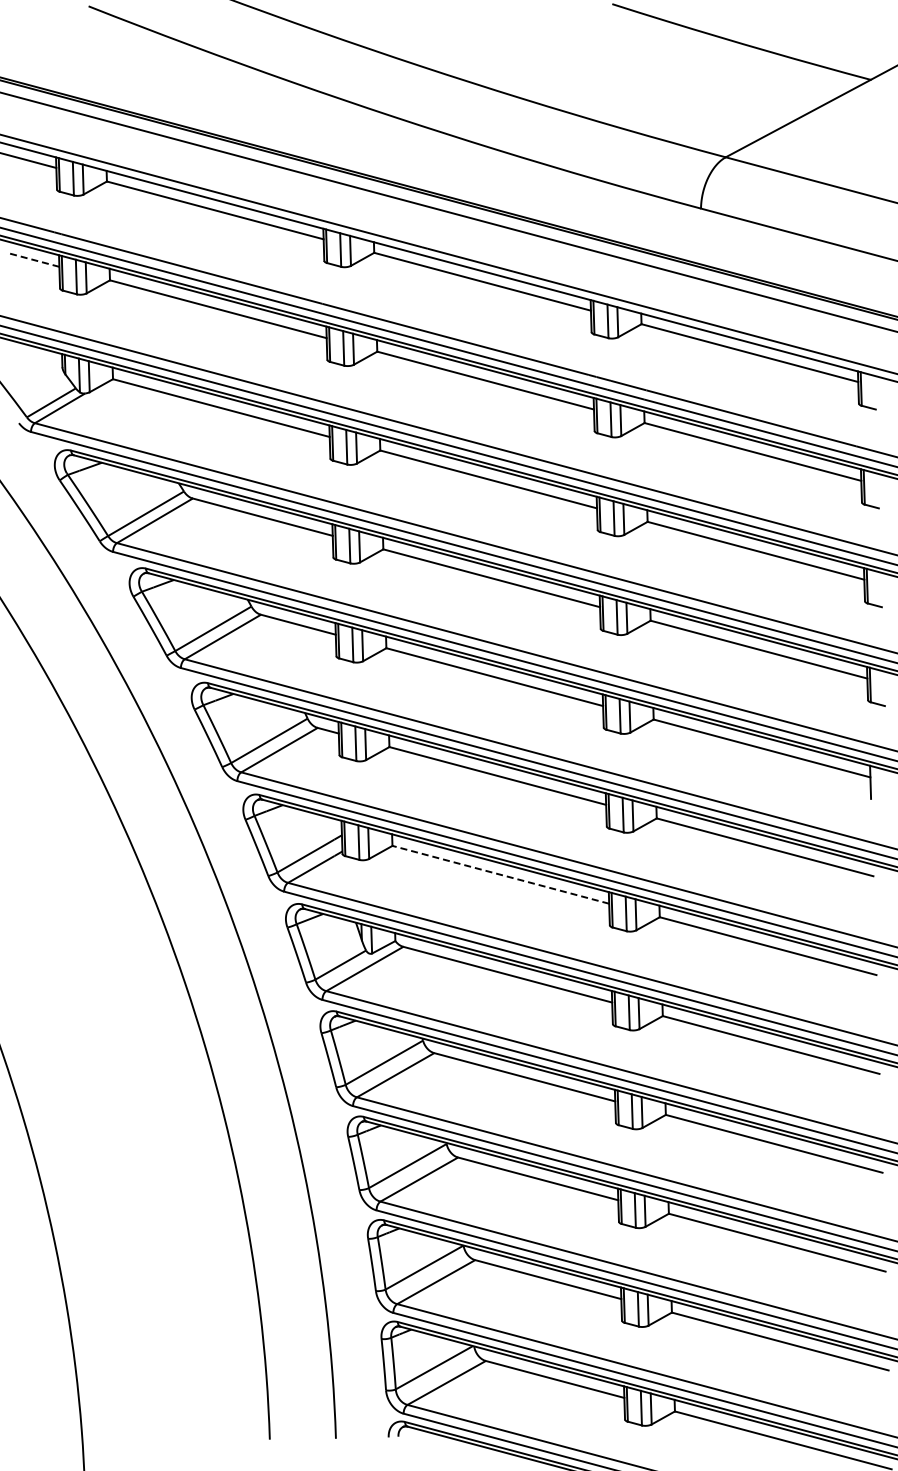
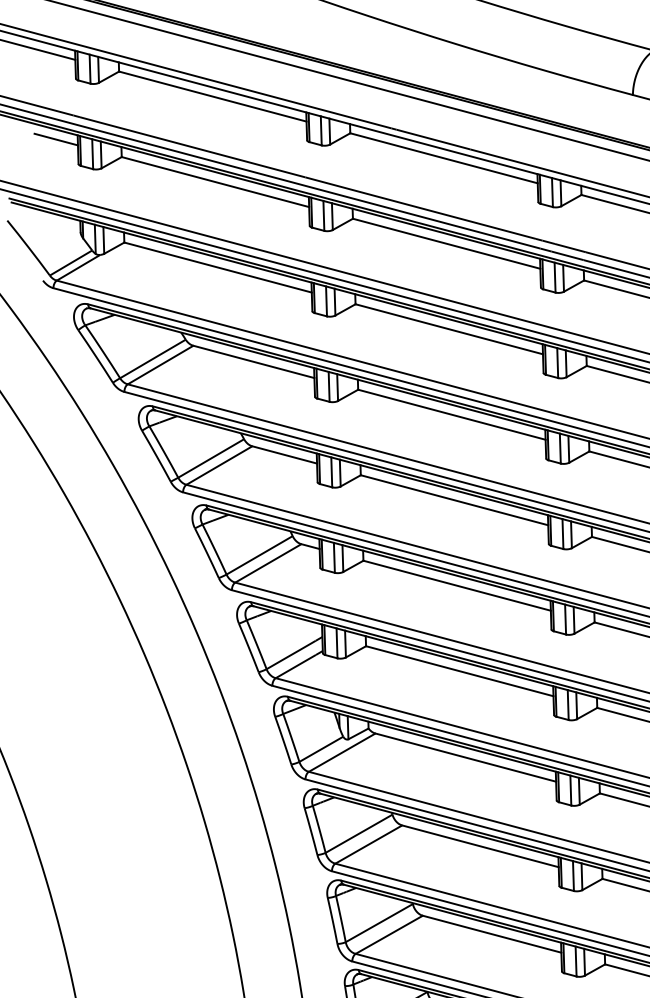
line: (34, 260) -> (56, 139), dashed -> solid
line: (500, 874) -> (459, 670), dashed -> solid

